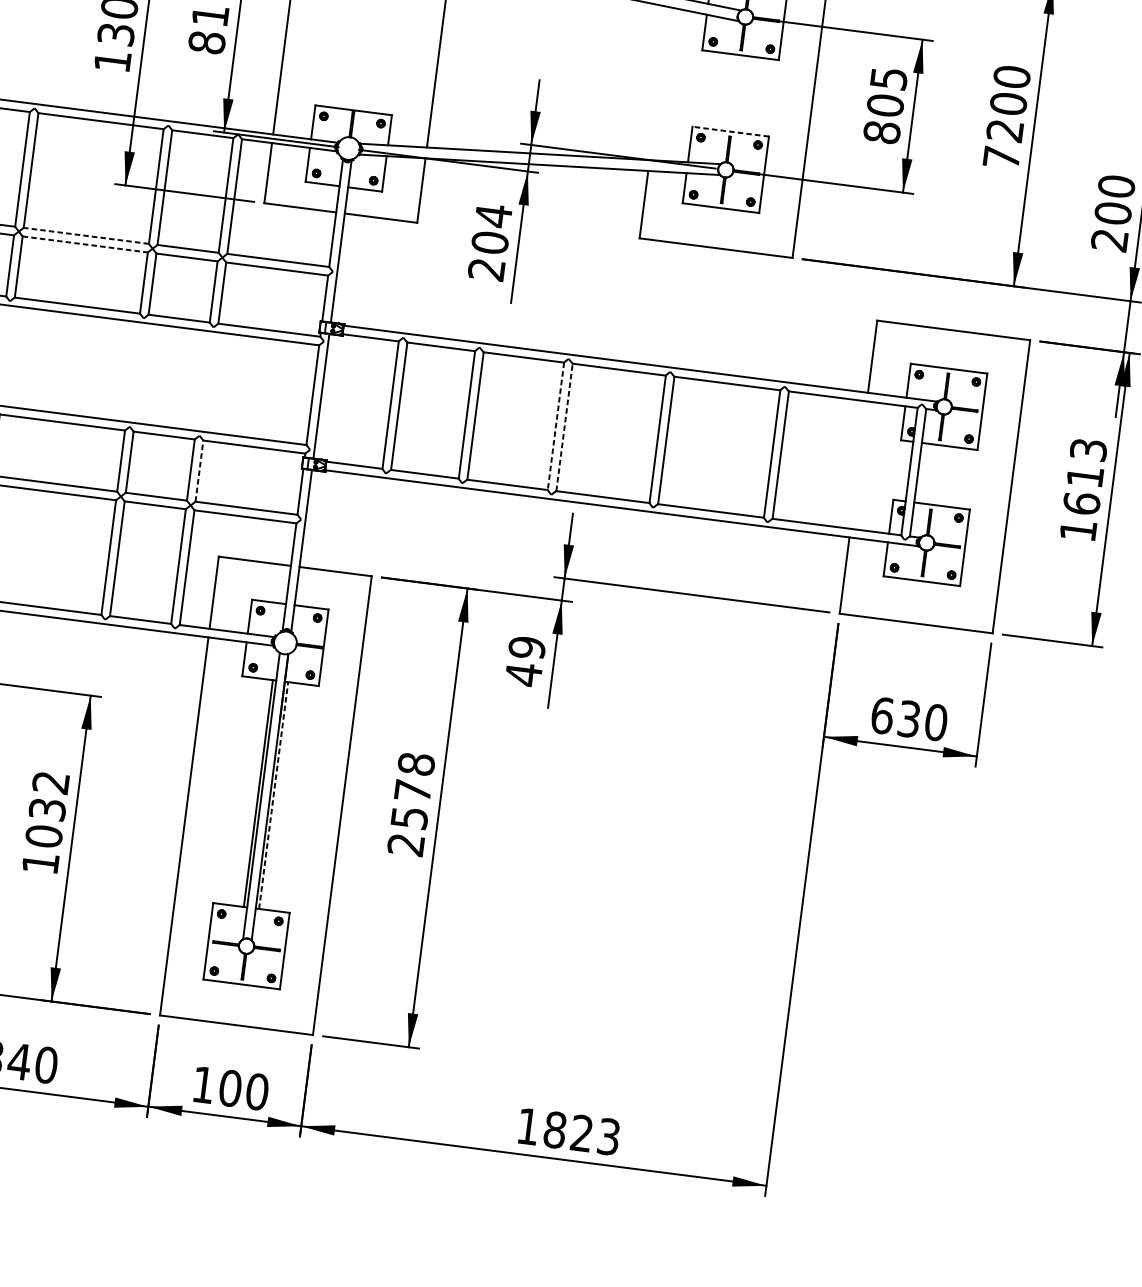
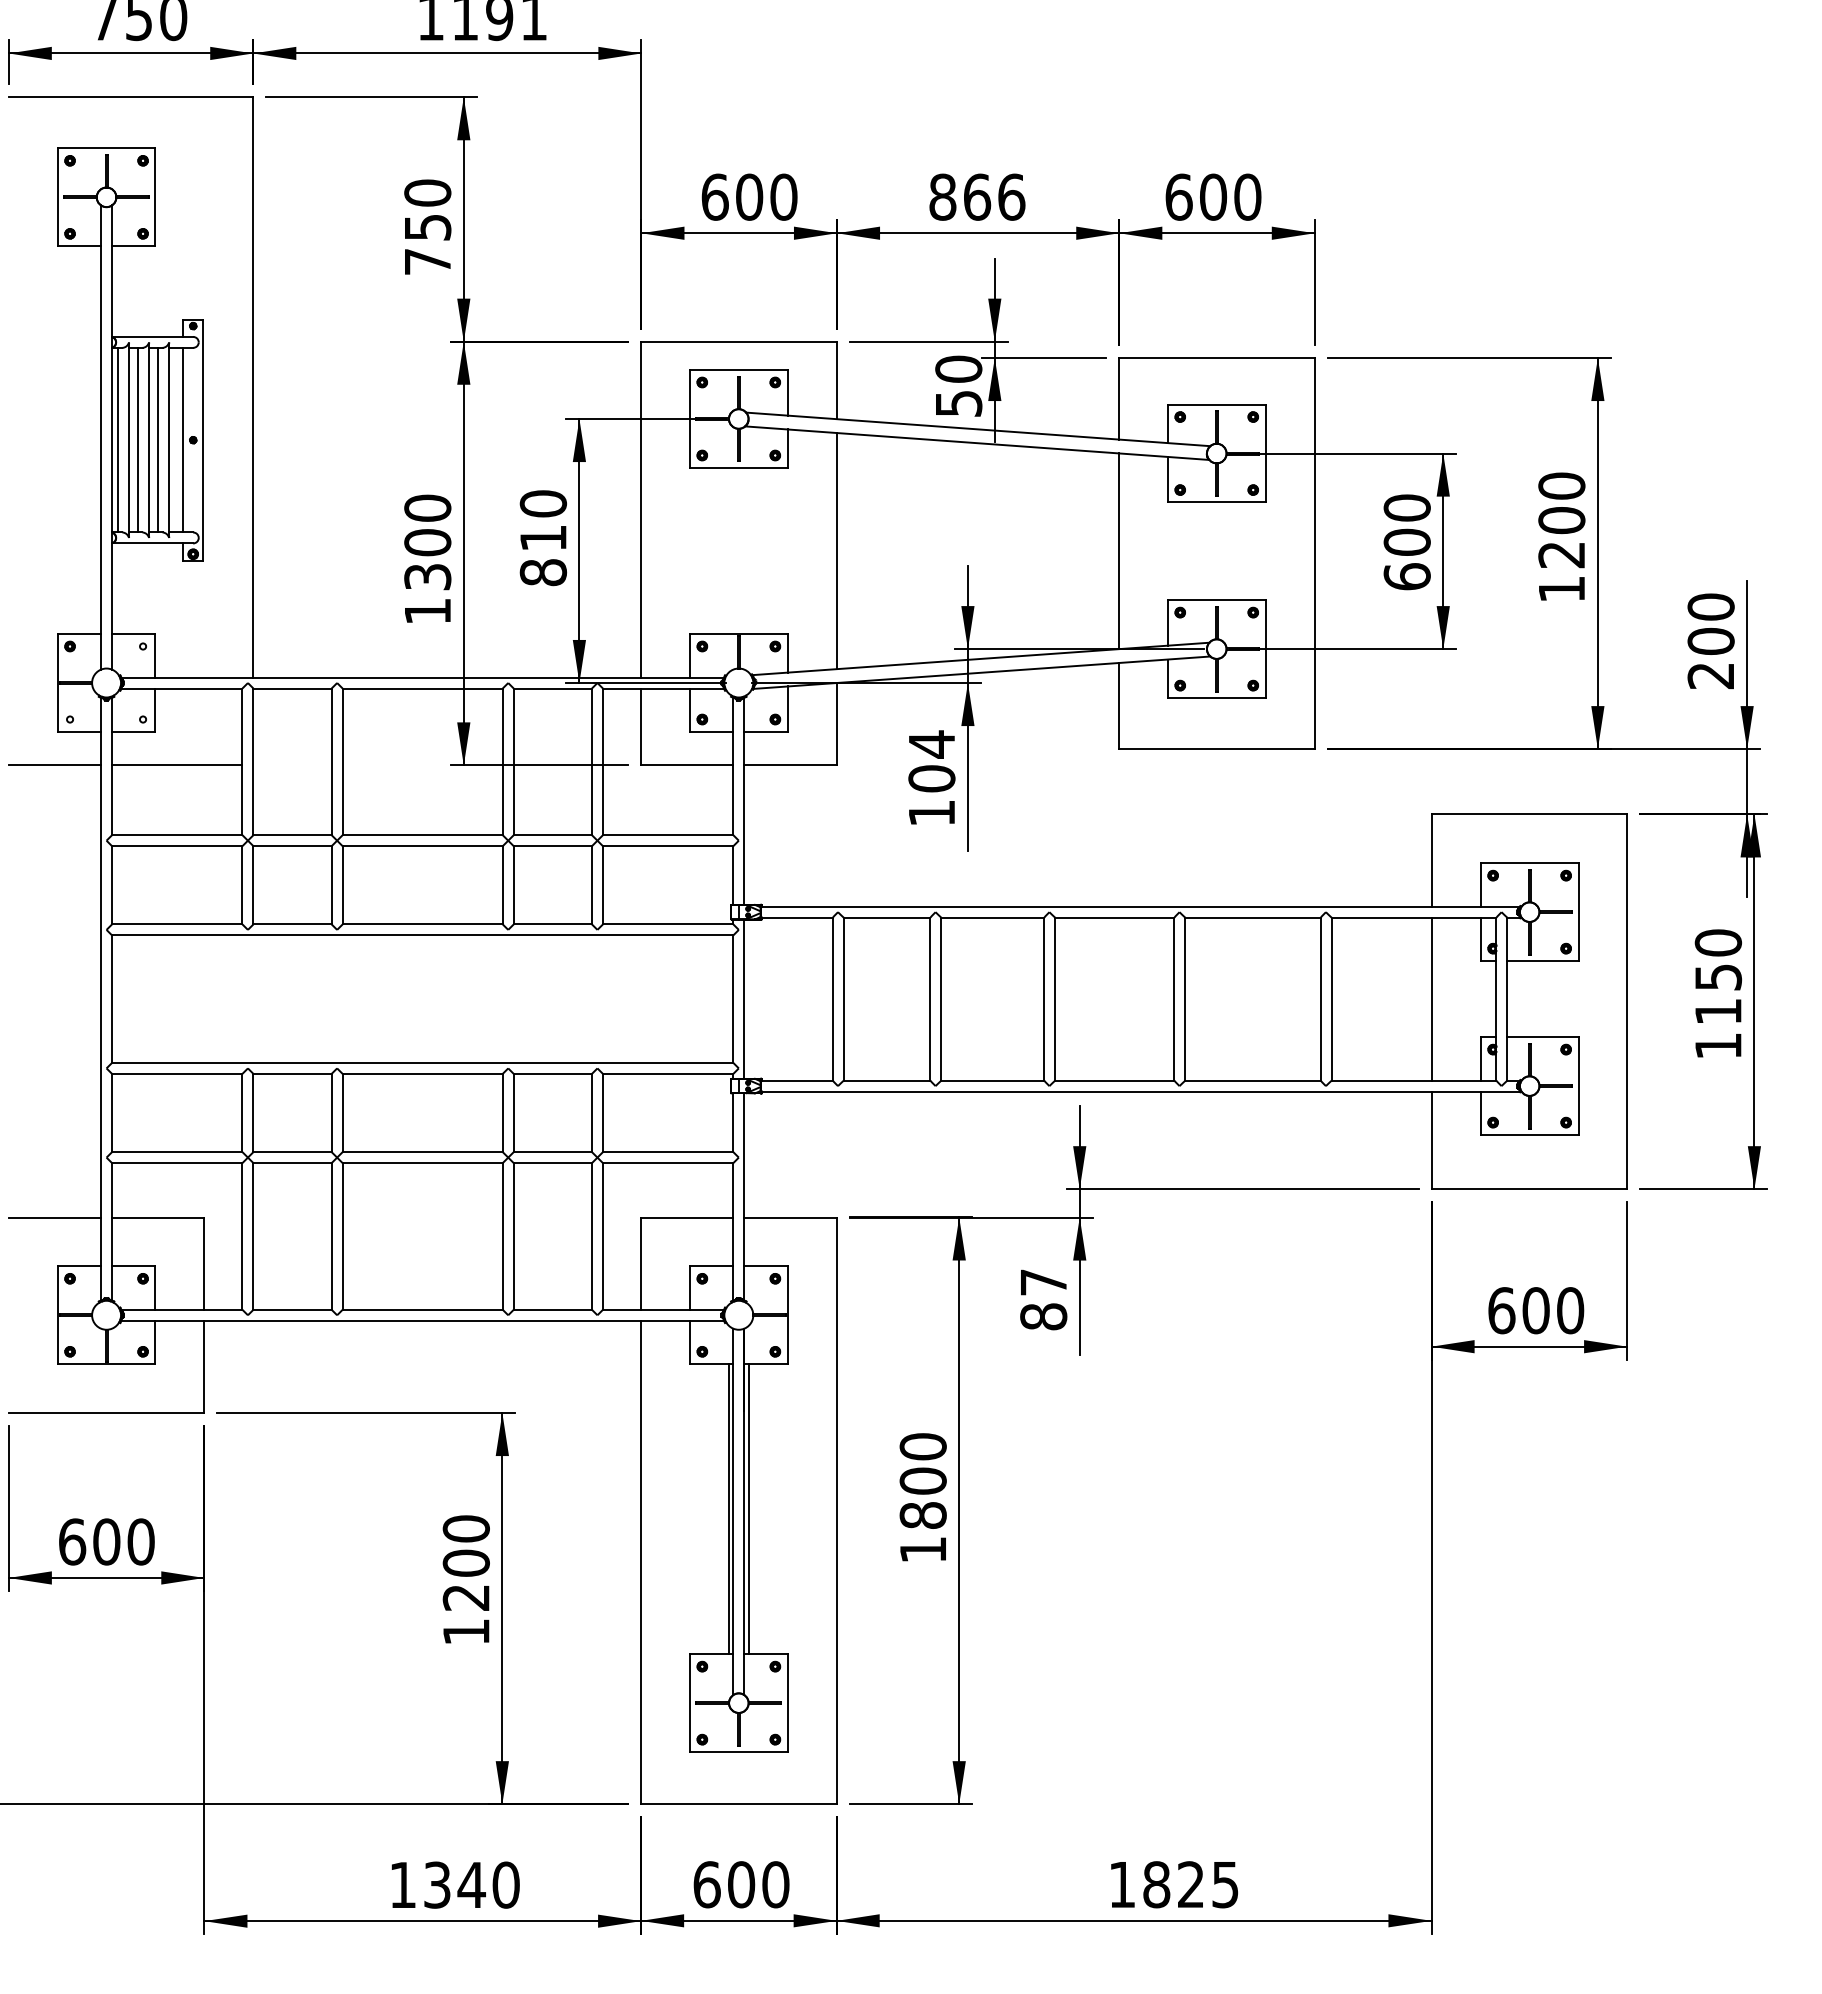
line: (659, 83) -> (1119, 551), added
text: (884, 105) -> (1406, 542), 805 -> 600
line: (730, 131) -> (1216, 600), dashed -> solid
text: (1001, 157) -> (1561, 588), 7200 -> 1200
line: (86, 236) -> (422, 835), dashed -> solid
line: (85, 244) -> (423, 846), dashed -> solid
text: (486, 269) -> (931, 813), 204 -> 104
line: (556, 426) -> (1044, 999), dashed -> solid
line: (564, 426) -> (1055, 998), dashed -> solid
line: (858, 464) -> (1431, 998), added
line: (199, 470) -> (602, 1112), dashed -> solid
text: (1085, 476) -> (1718, 977), 1613 -> 1150
text: (525, 661) -> (1043, 1300), 49 -> 87
text: (908, 718) -> (1535, 1310), 630 -> 600
line: (273, 794) -> (748, 1508), dashed -> solid
text: (410, 804) -> (922, 1498), 2578 -> 1800
text: (46, 809) -> (465, 1563), 1032 -> 1200
text: (203, 1084) -> (706, 1884), 100 -> 600
text: (608, 1136) -> (1225, 1884), 1823 -> 1825

